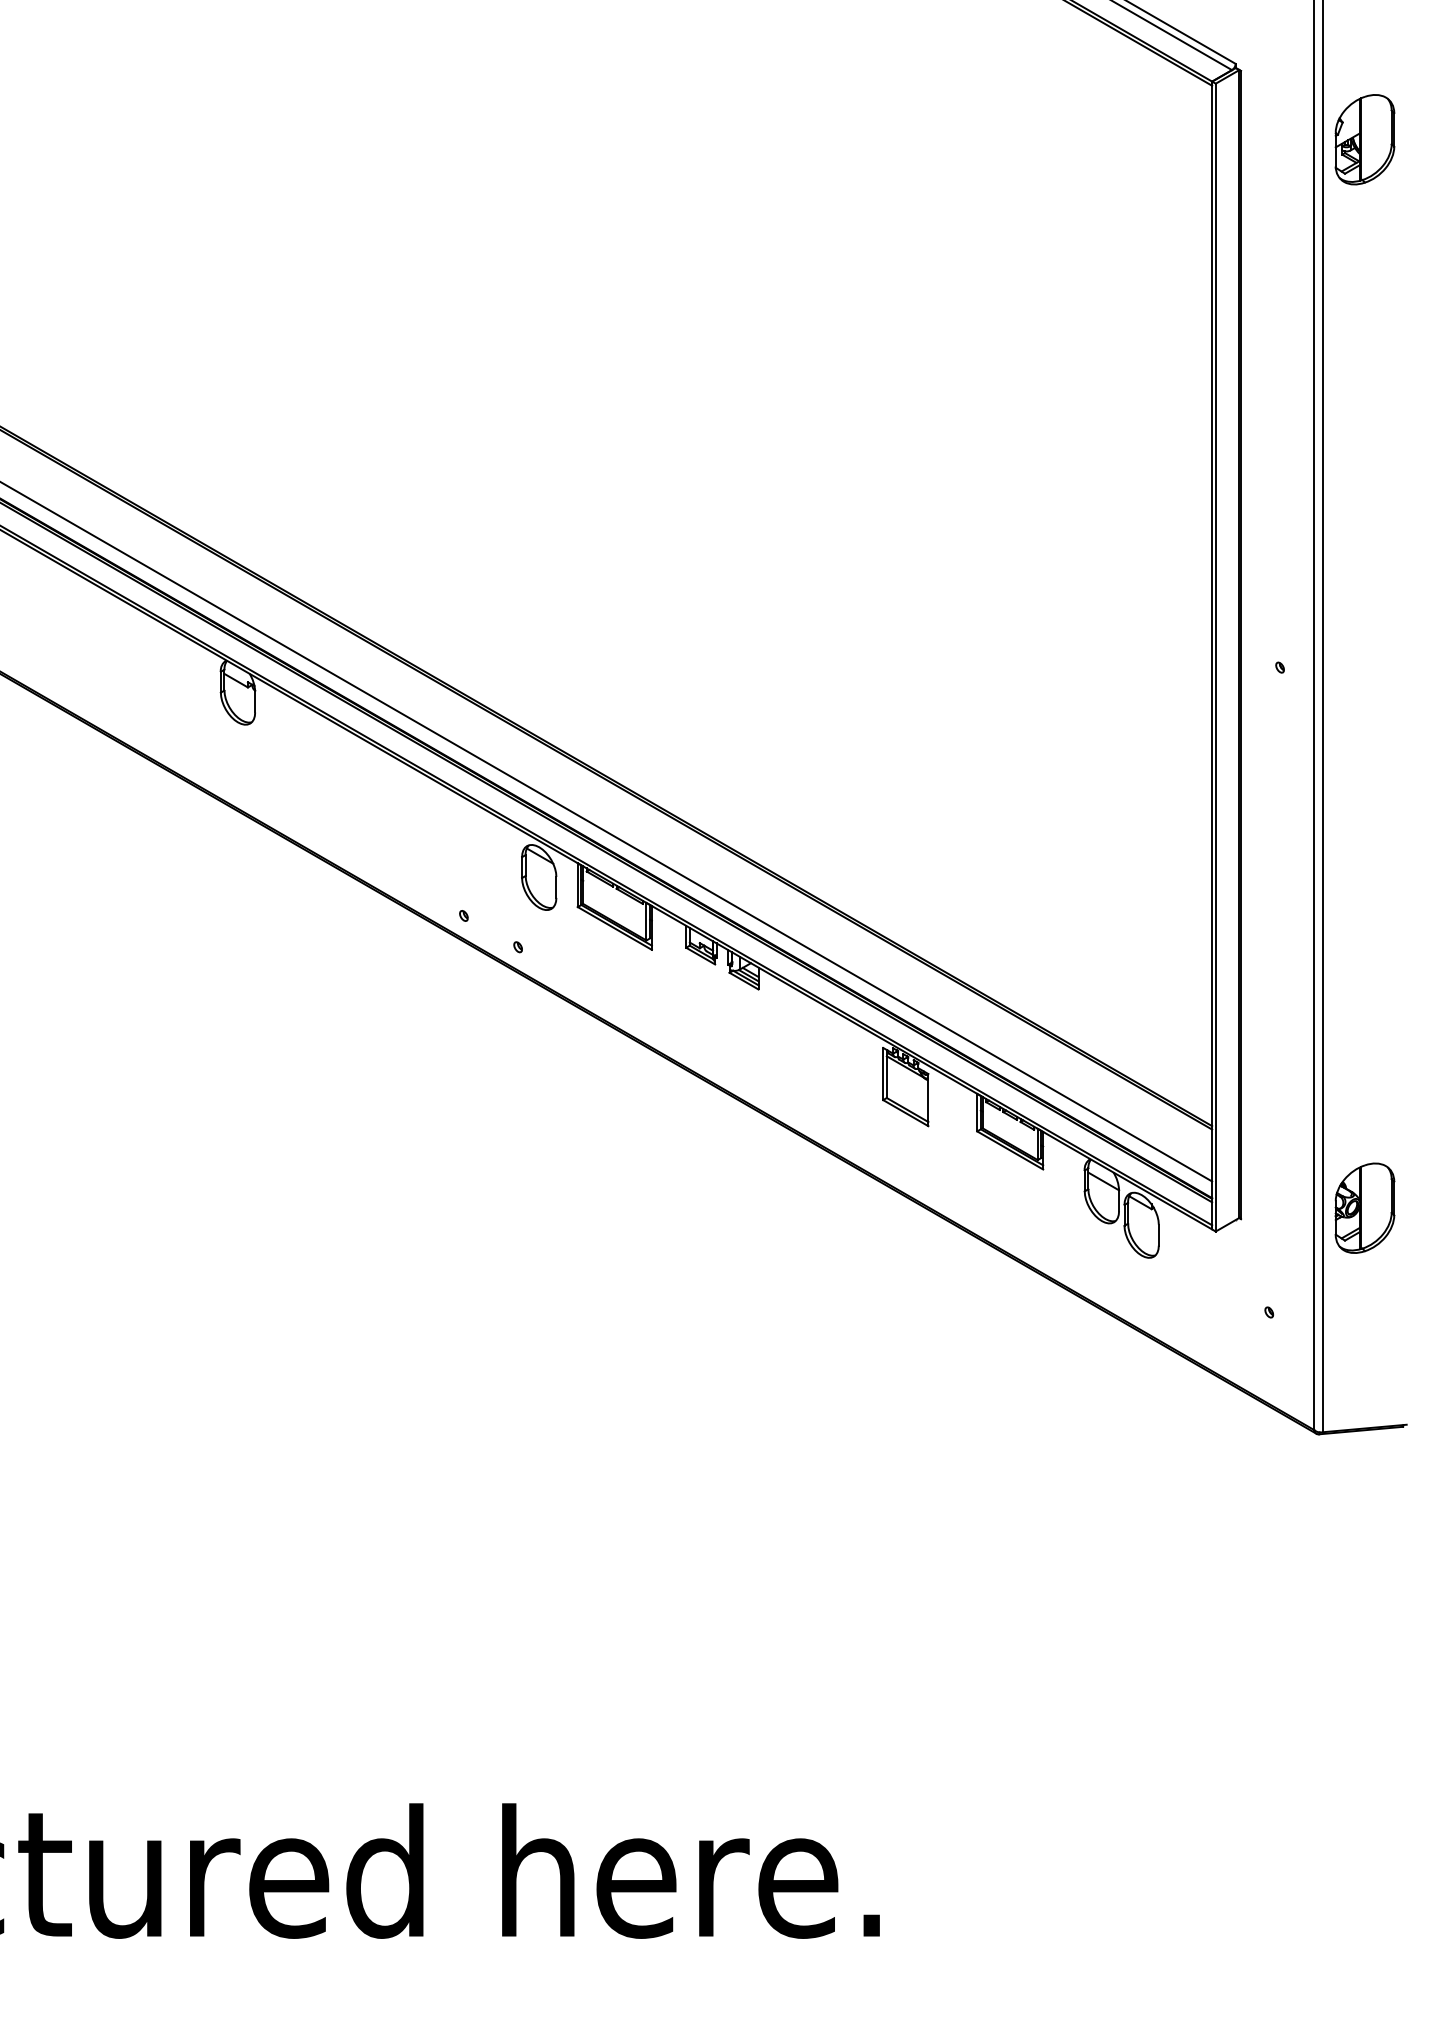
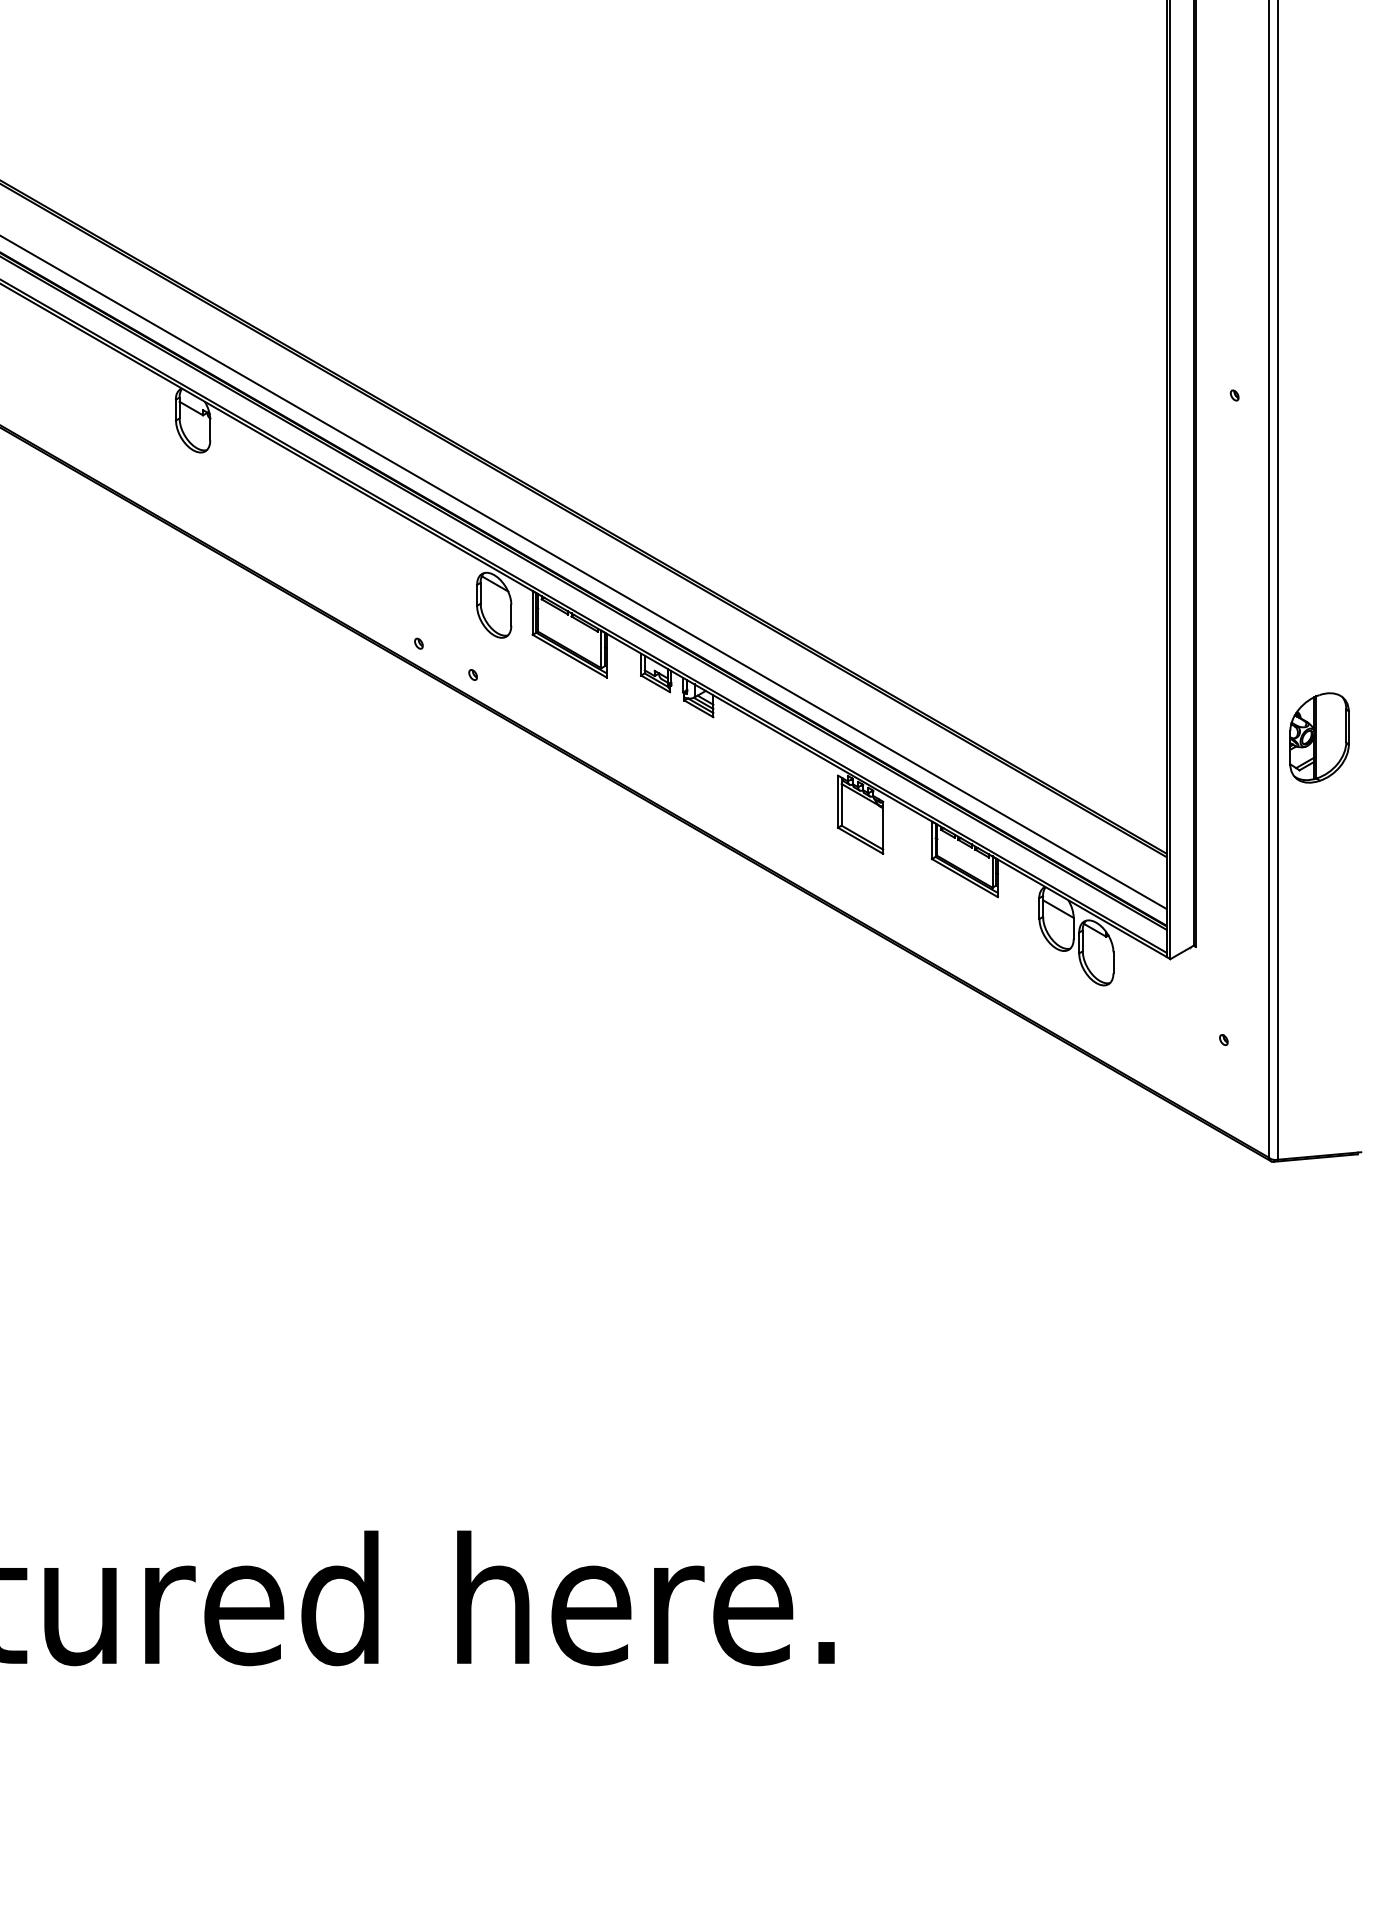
part: (1364, 1207) -> (1319, 737), moved

